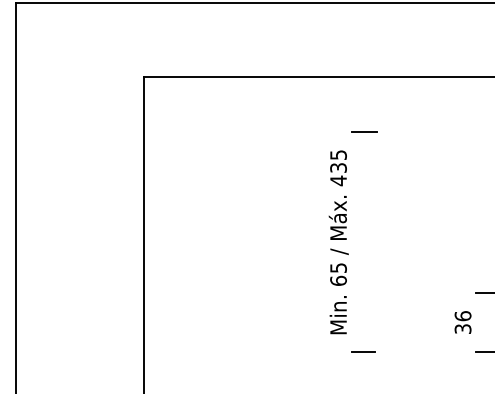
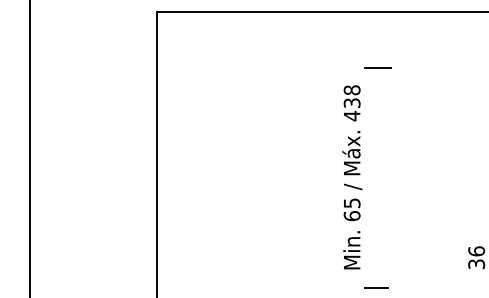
text: (338, 155) -> (352, 90), 435 -> 438

